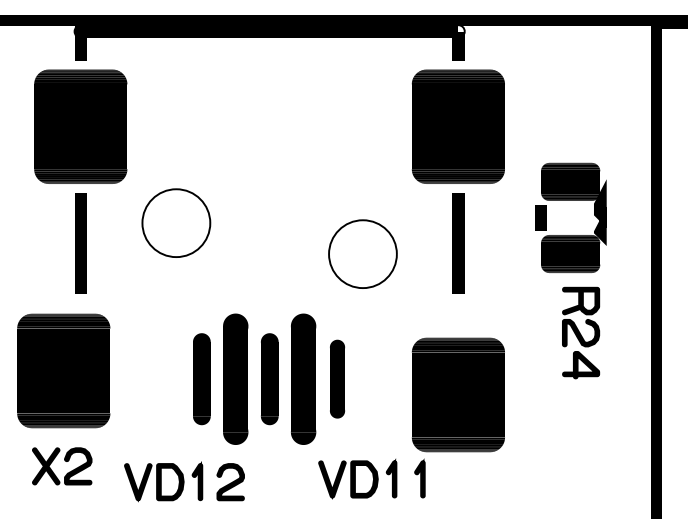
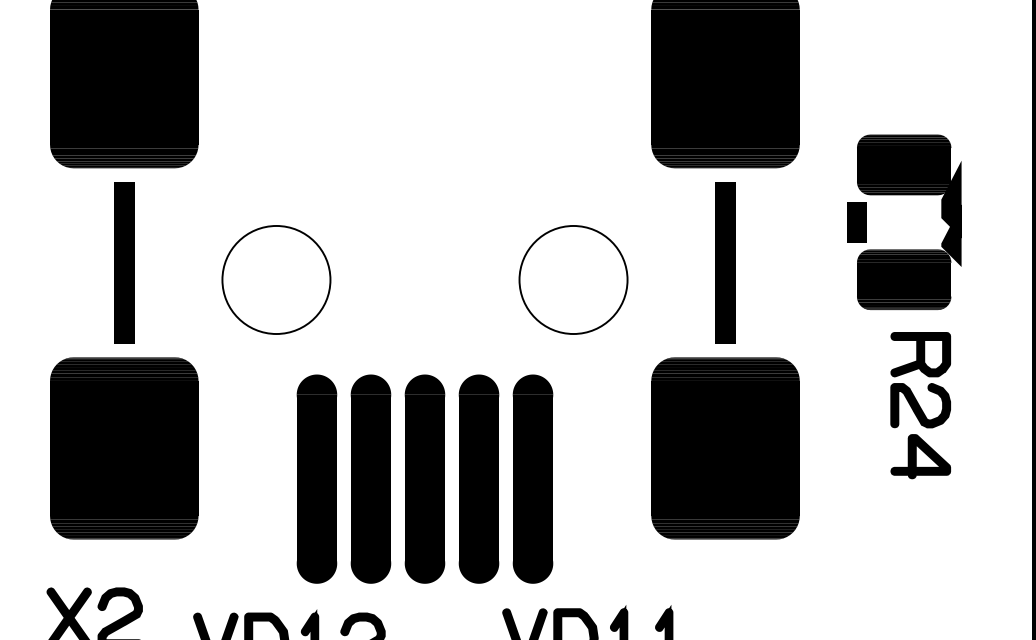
part: (176, 222) -> (276, 278), moved
part: (63, 370) -> (123, 447), moved
part: (201, 378) -> (316, 477), size x1.43
part: (269, 378) -> (424, 477), size x1.43
part: (337, 378) -> (532, 477), size x1.67
part: (458, 394) -> (725, 447), moved

